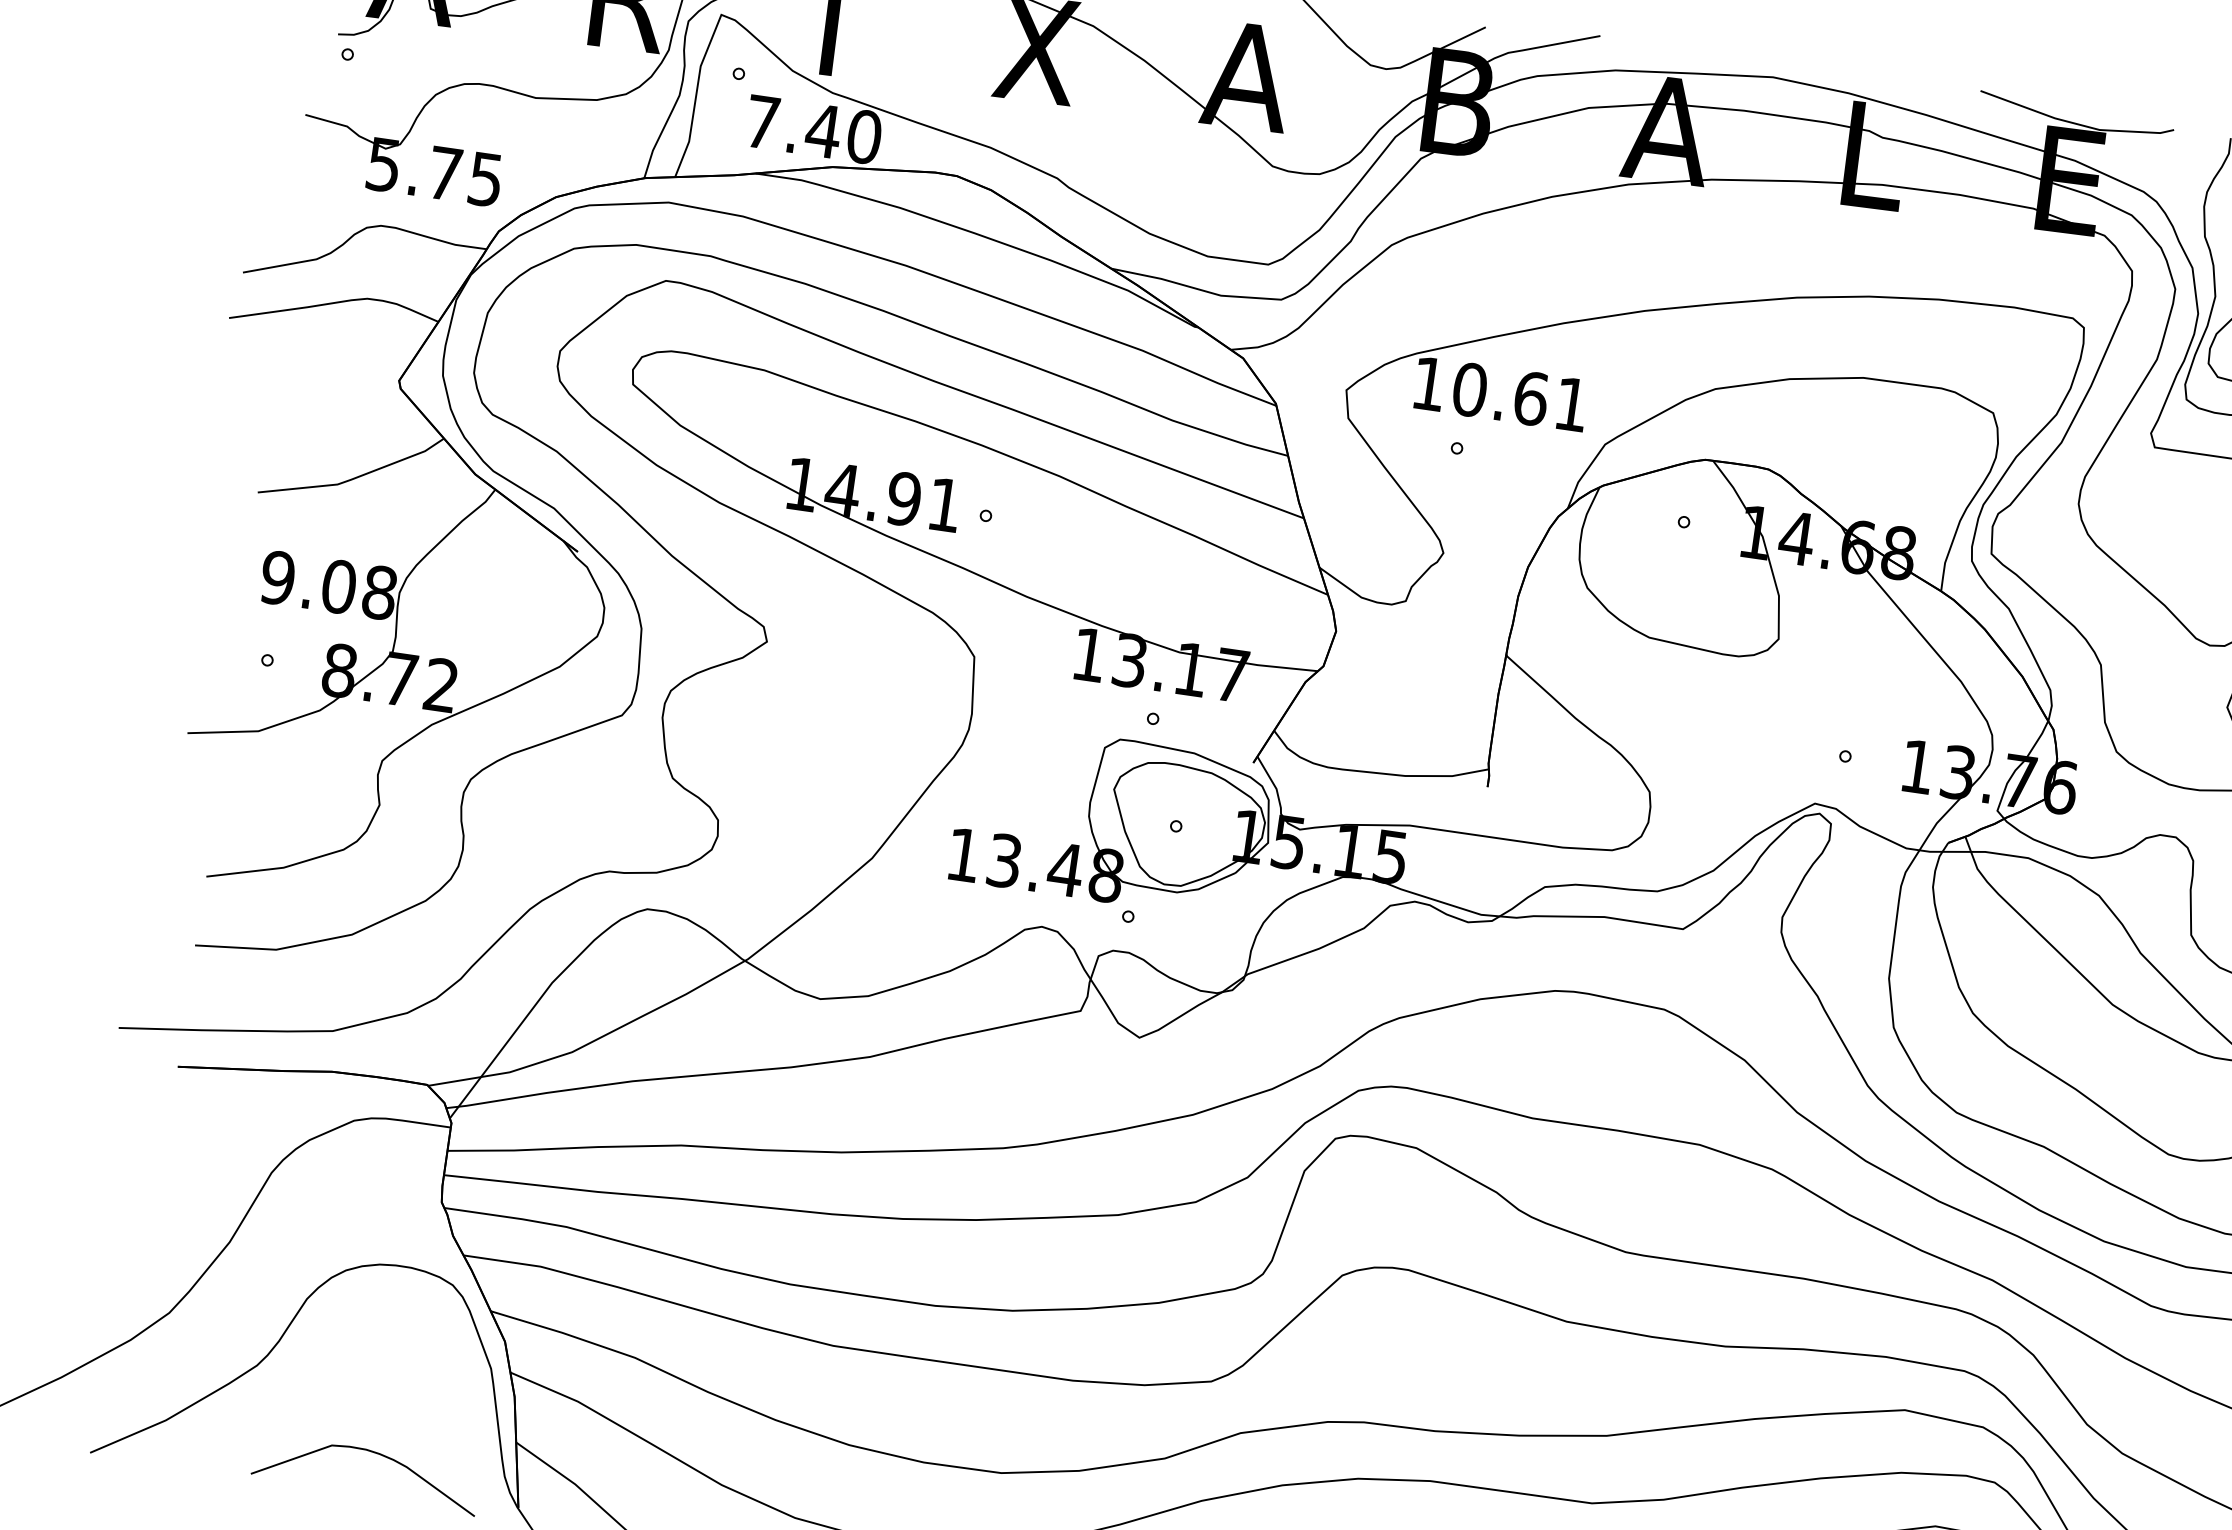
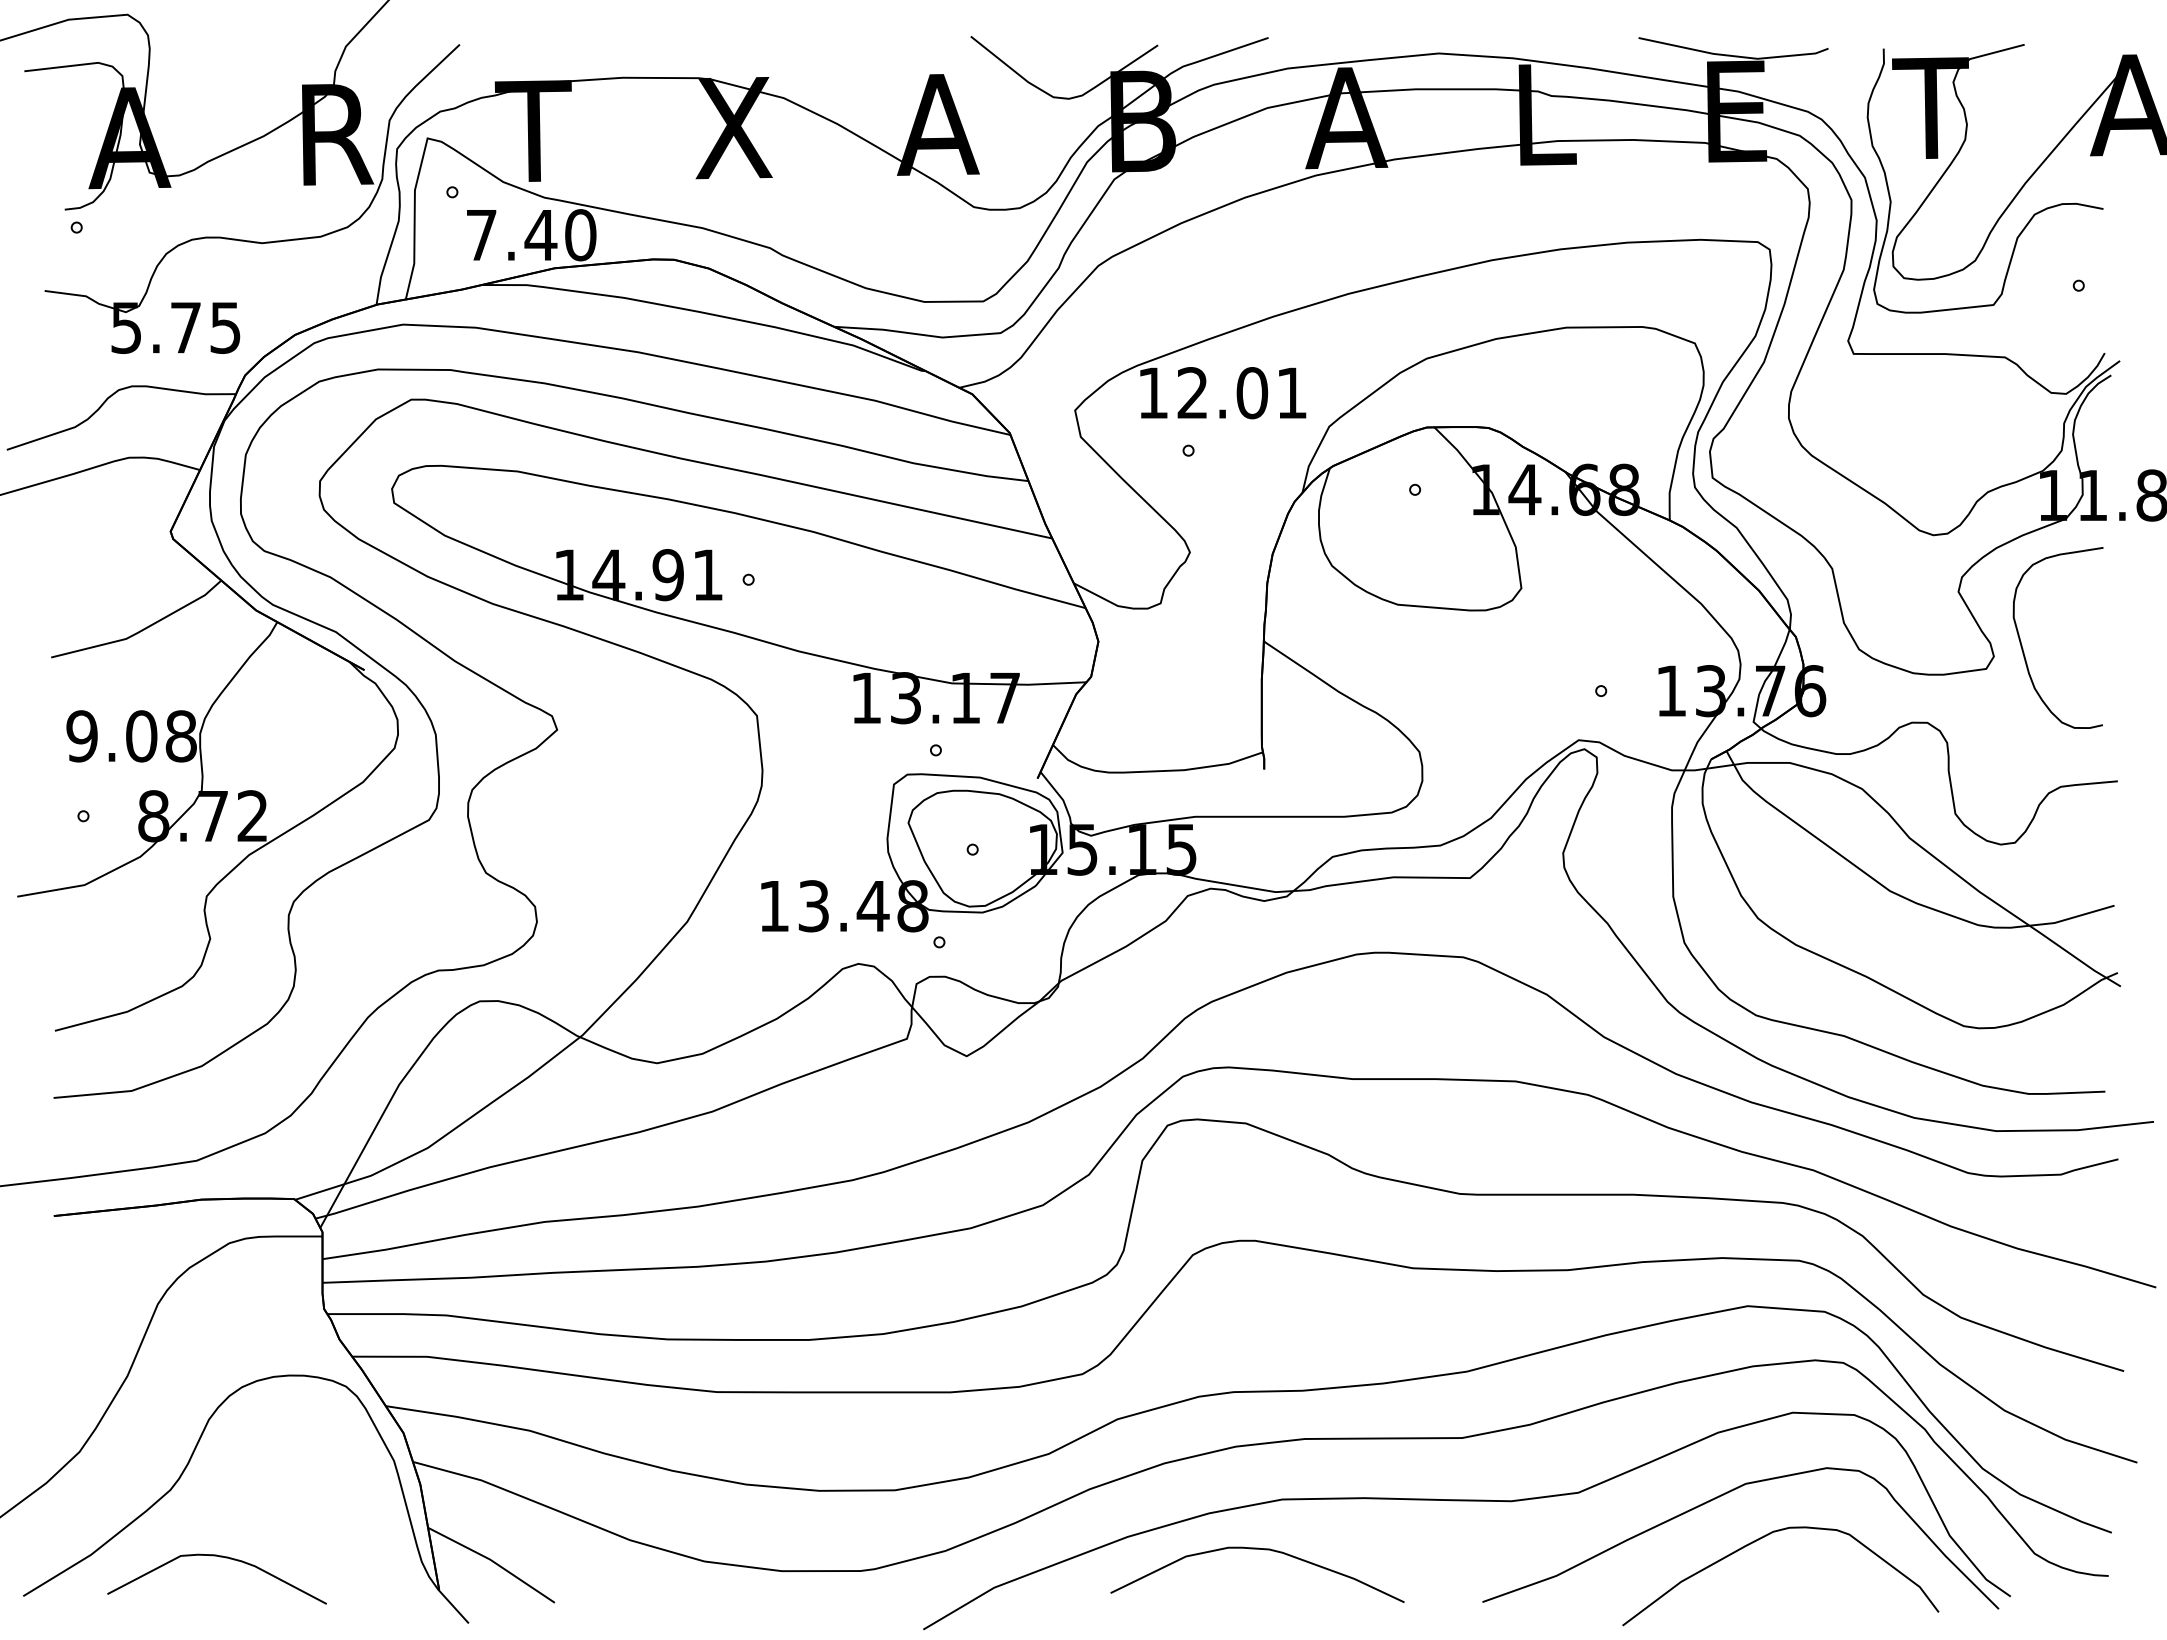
text: (1500, 394) -> (1222, 393), 10.61 -> 12.01
curve: (371, 1452) -> (219, 1557), moved

